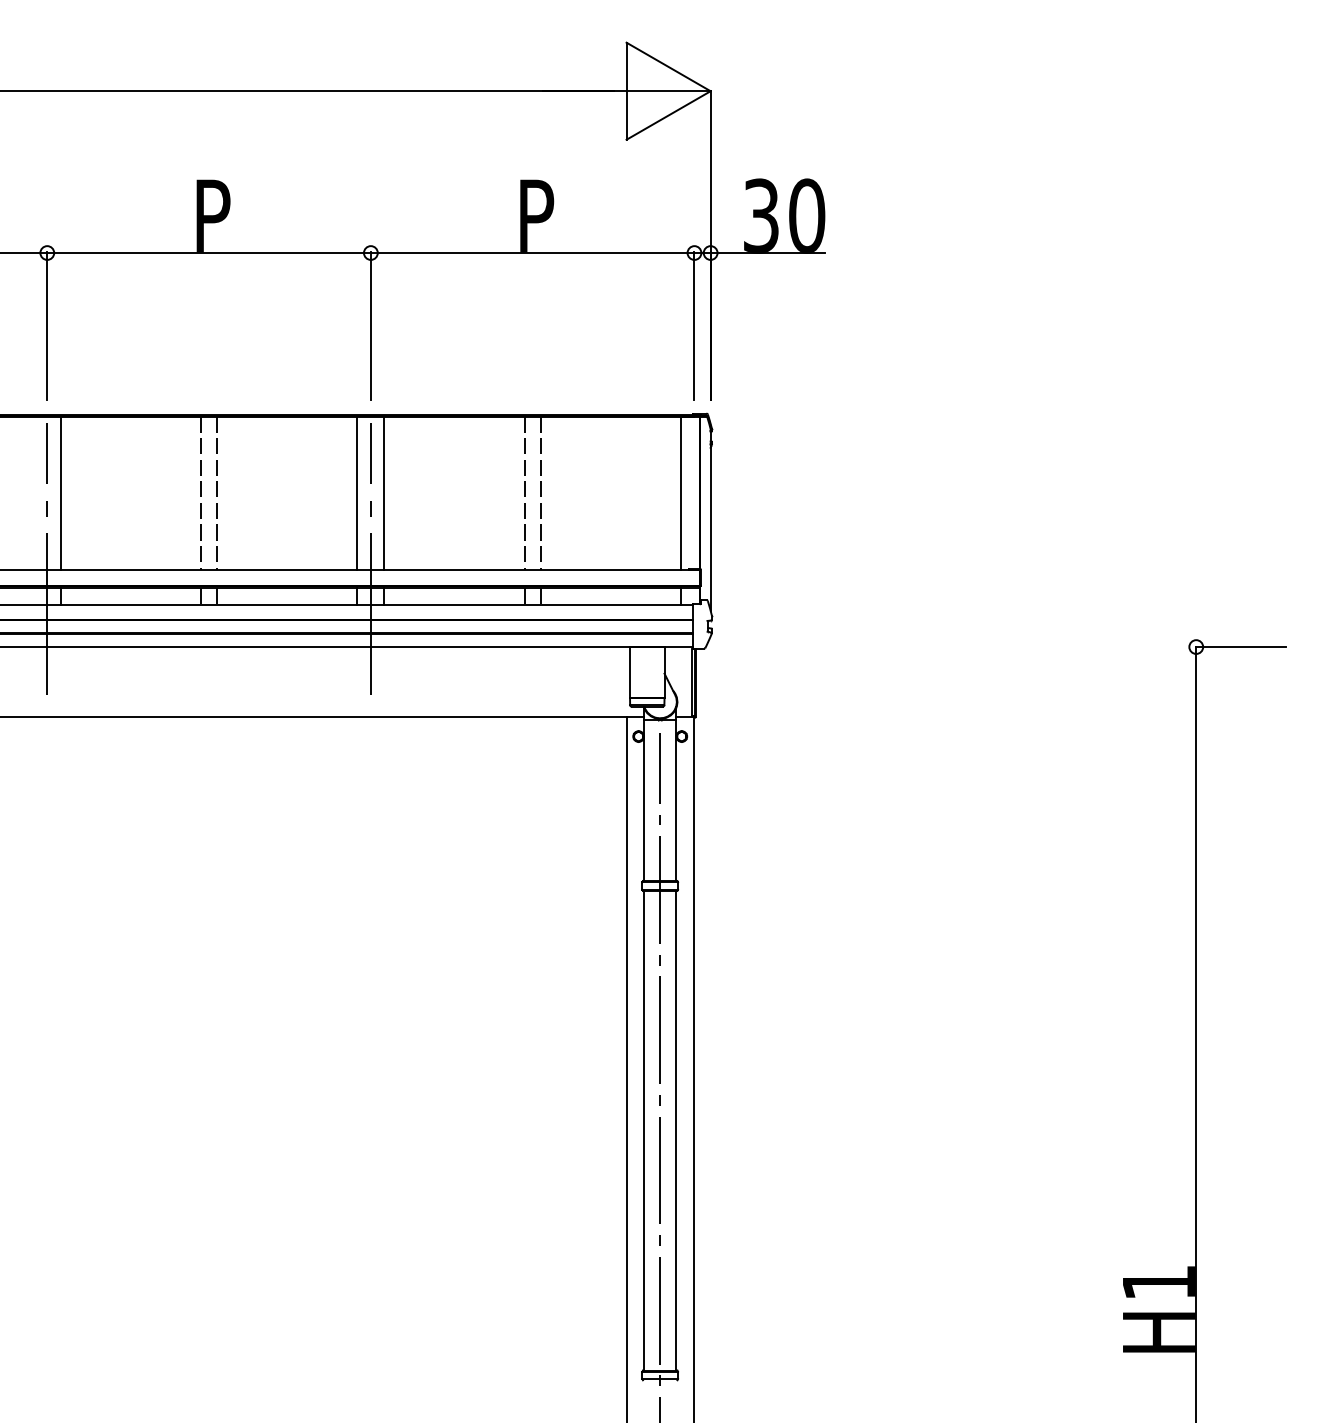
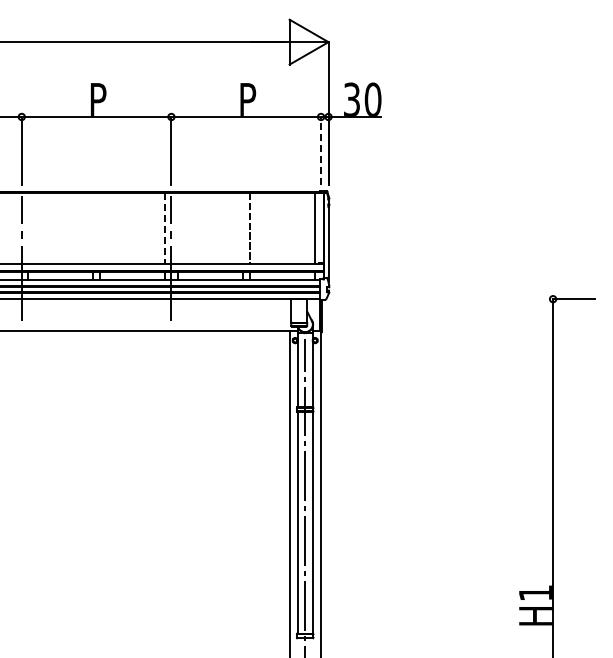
line: (695, 325) -> (321, 150), solid -> dashed
line: (61, 492) -> (28, 227), removed
line: (200, 492) -> (92, 227), removed
line: (217, 492) -> (100, 227), removed
line: (384, 492) -> (177, 227), removed
line: (524, 492) -> (242, 227), removed
line: (358, 494) -> (165, 228), solid -> dashed

